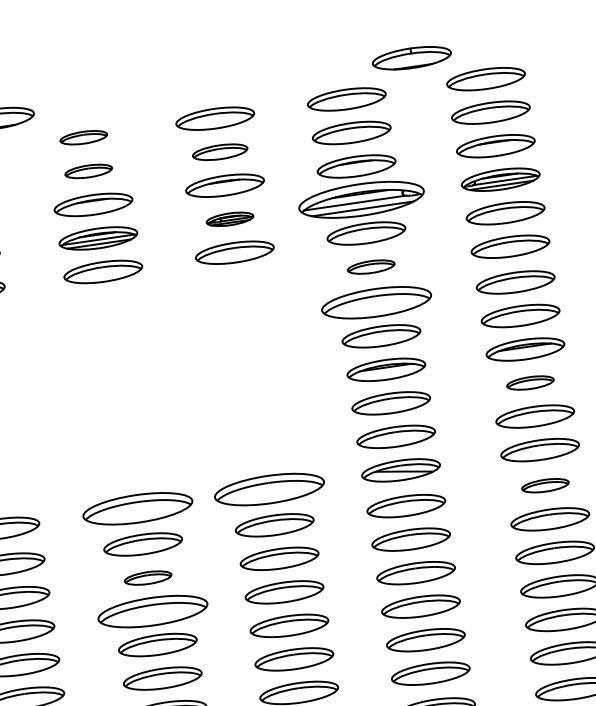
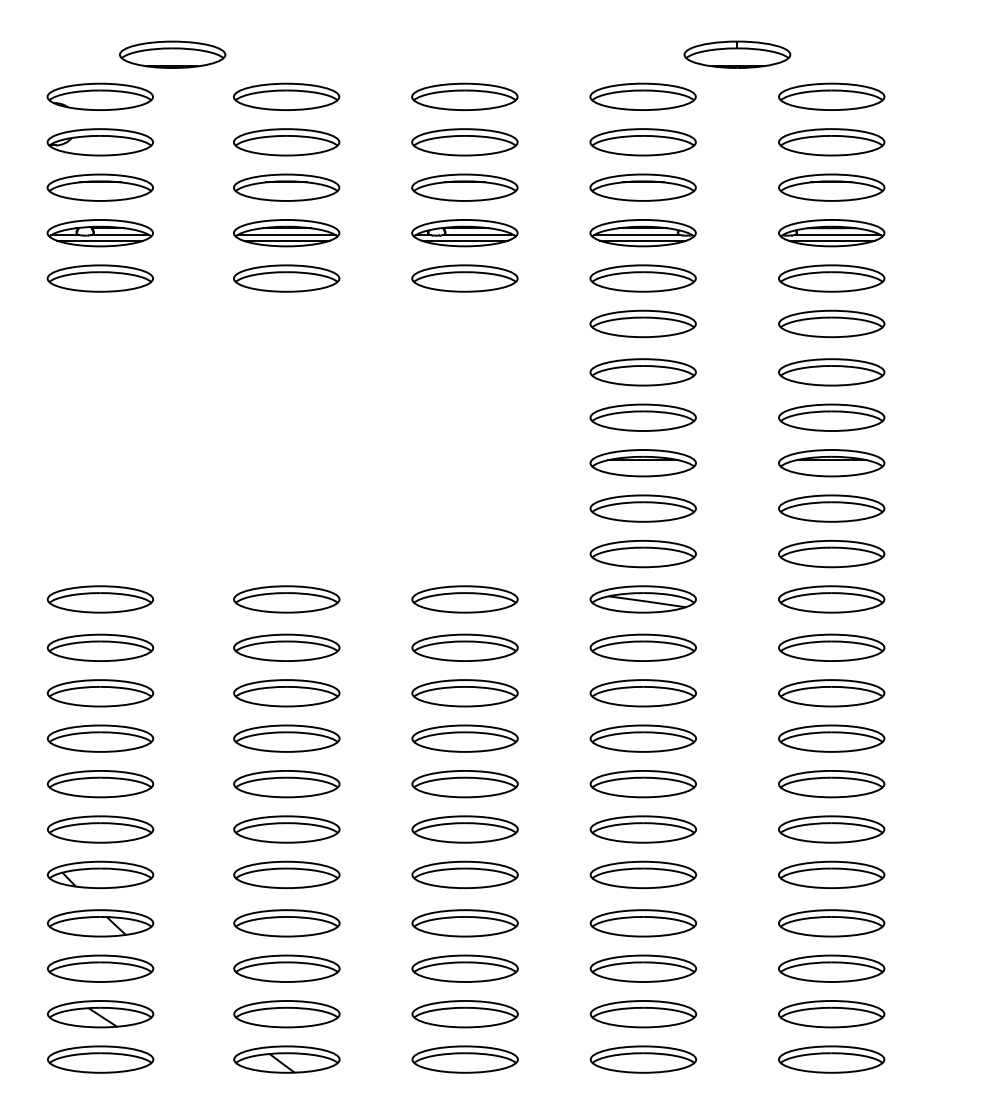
part: (83, 137) -> (286, 96), size x1.67
part: (219, 152) -> (464, 142), size x1.43
part: (88, 171) -> (286, 142), size x1.67
part: (361, 200) -> (642, 233), size x0.62
part: (229, 219) -> (464, 233), size x1.67
part: (370, 266) -> (642, 323), size x1.67
part: (376, 302) -> (642, 372), size x0.71
part: (530, 383) -> (831, 508), size x1.67
part: (545, 485) -> (831, 647), size x1.67
part: (269, 489) -> (464, 599), size x0.71
part: (137, 508) -> (286, 599), size x0.71
part: (147, 578) -> (286, 693), size x1.67
part: (152, 611) -> (286, 738), size x0.71

